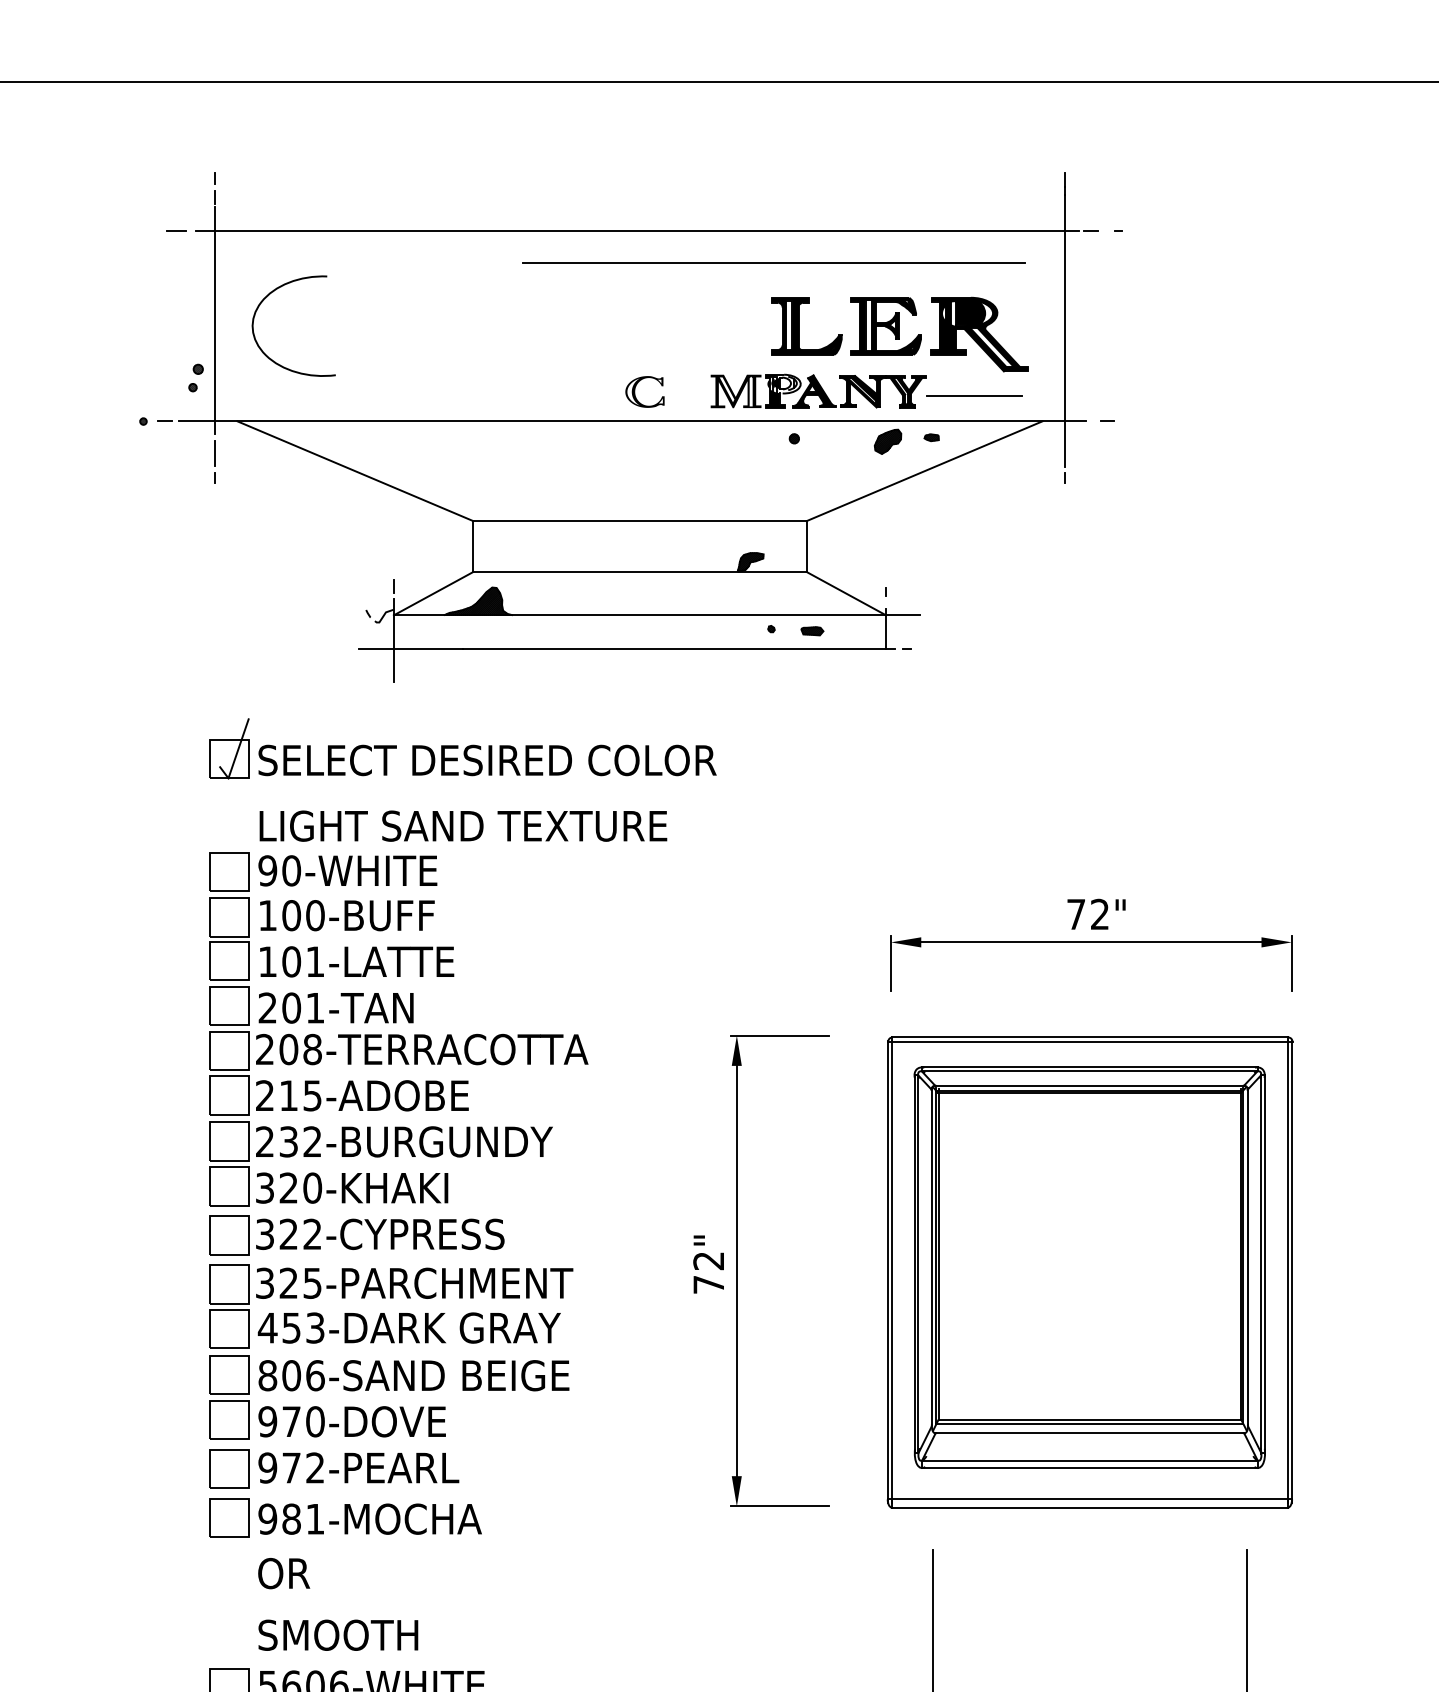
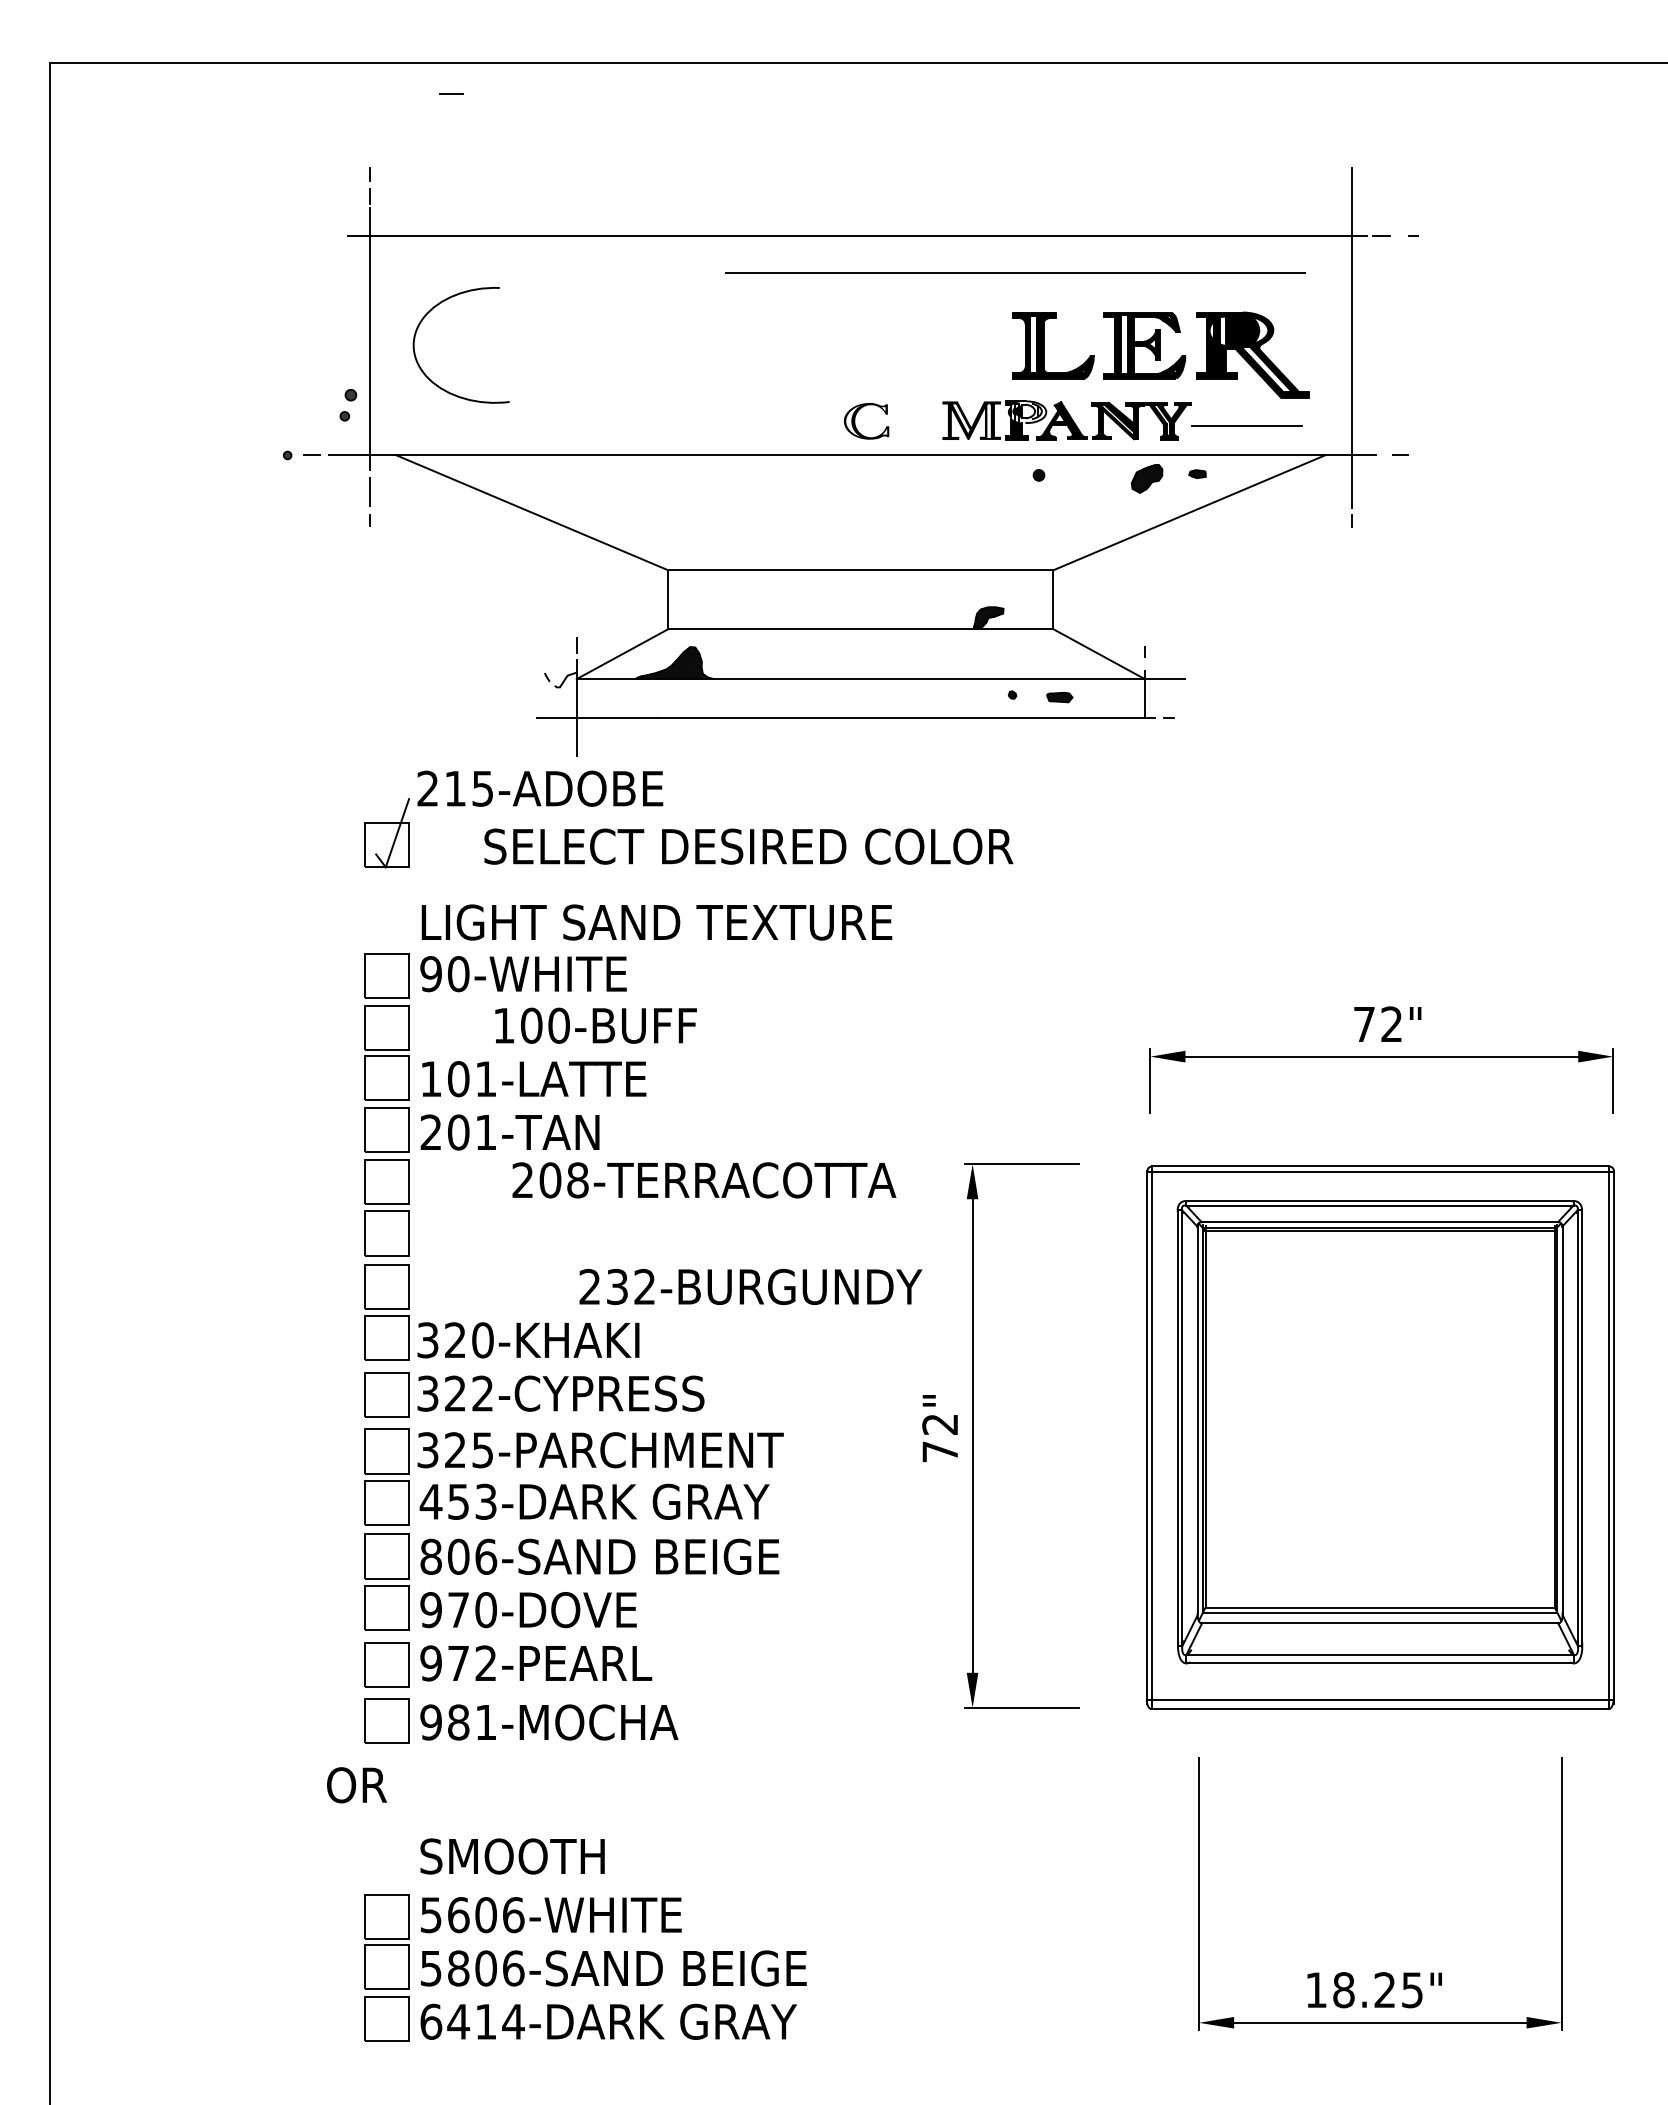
line: (176, 231) -> (451, 93), moved
text: (487, 760) -> (748, 846), moved
text: (346, 915) -> (595, 1025), moved
text: (422, 1049) -> (704, 1180), moved
text: (362, 1095) -> (540, 788), moved
text: (404, 1141) -> (750, 1286), moved
text: (283, 1573) -> (356, 1785), moved

